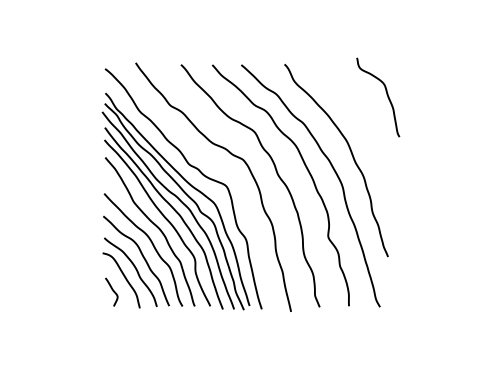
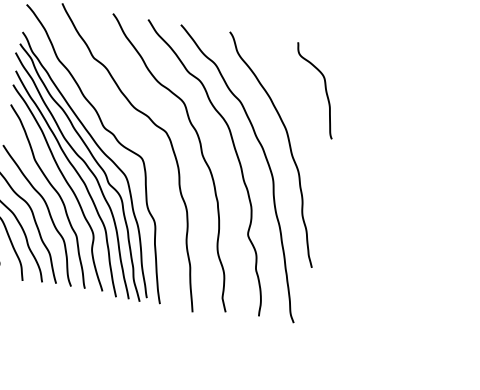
curve: (386, 95) -> (324, 90), moved

